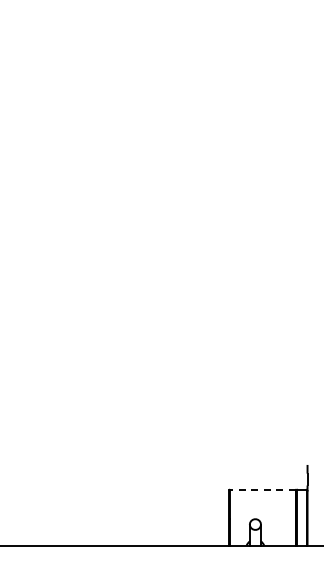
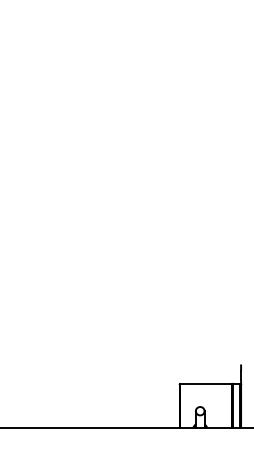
line: (262, 489) -> (205, 383), dashed -> solid

